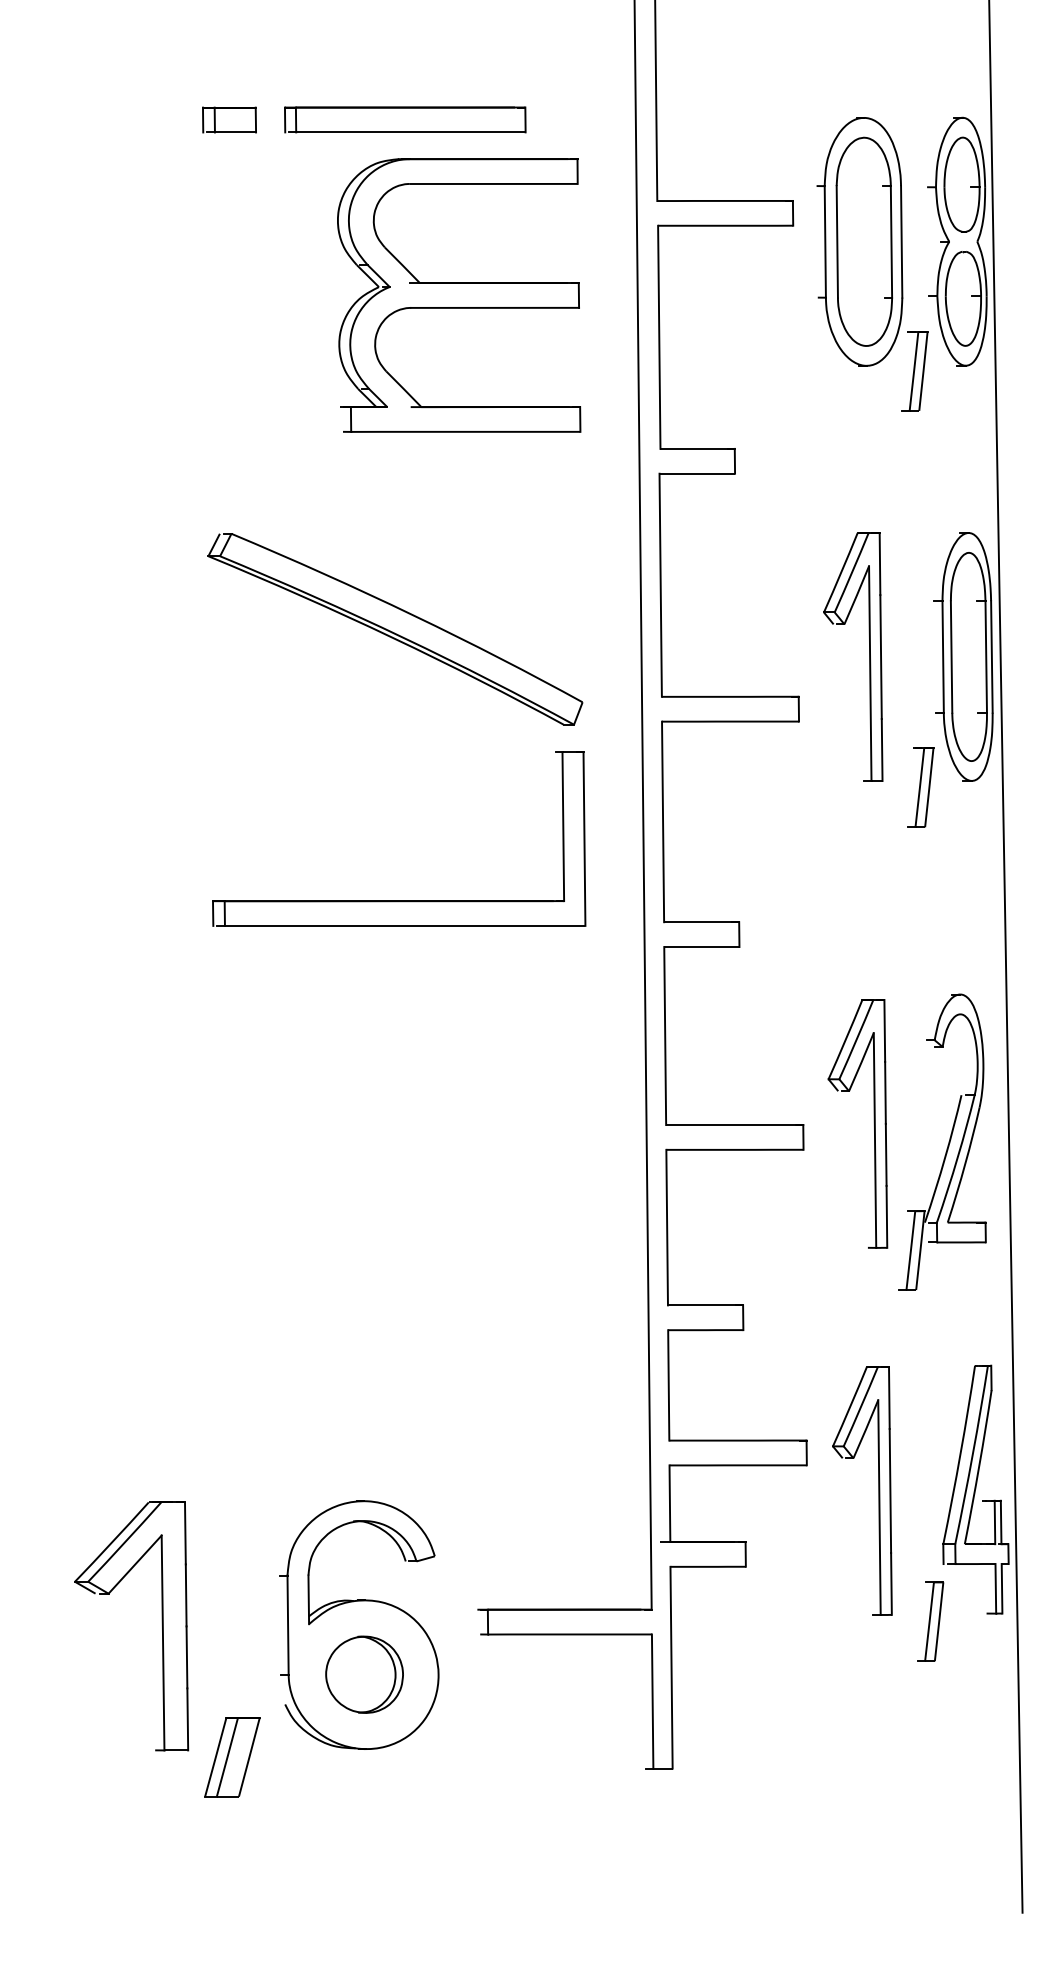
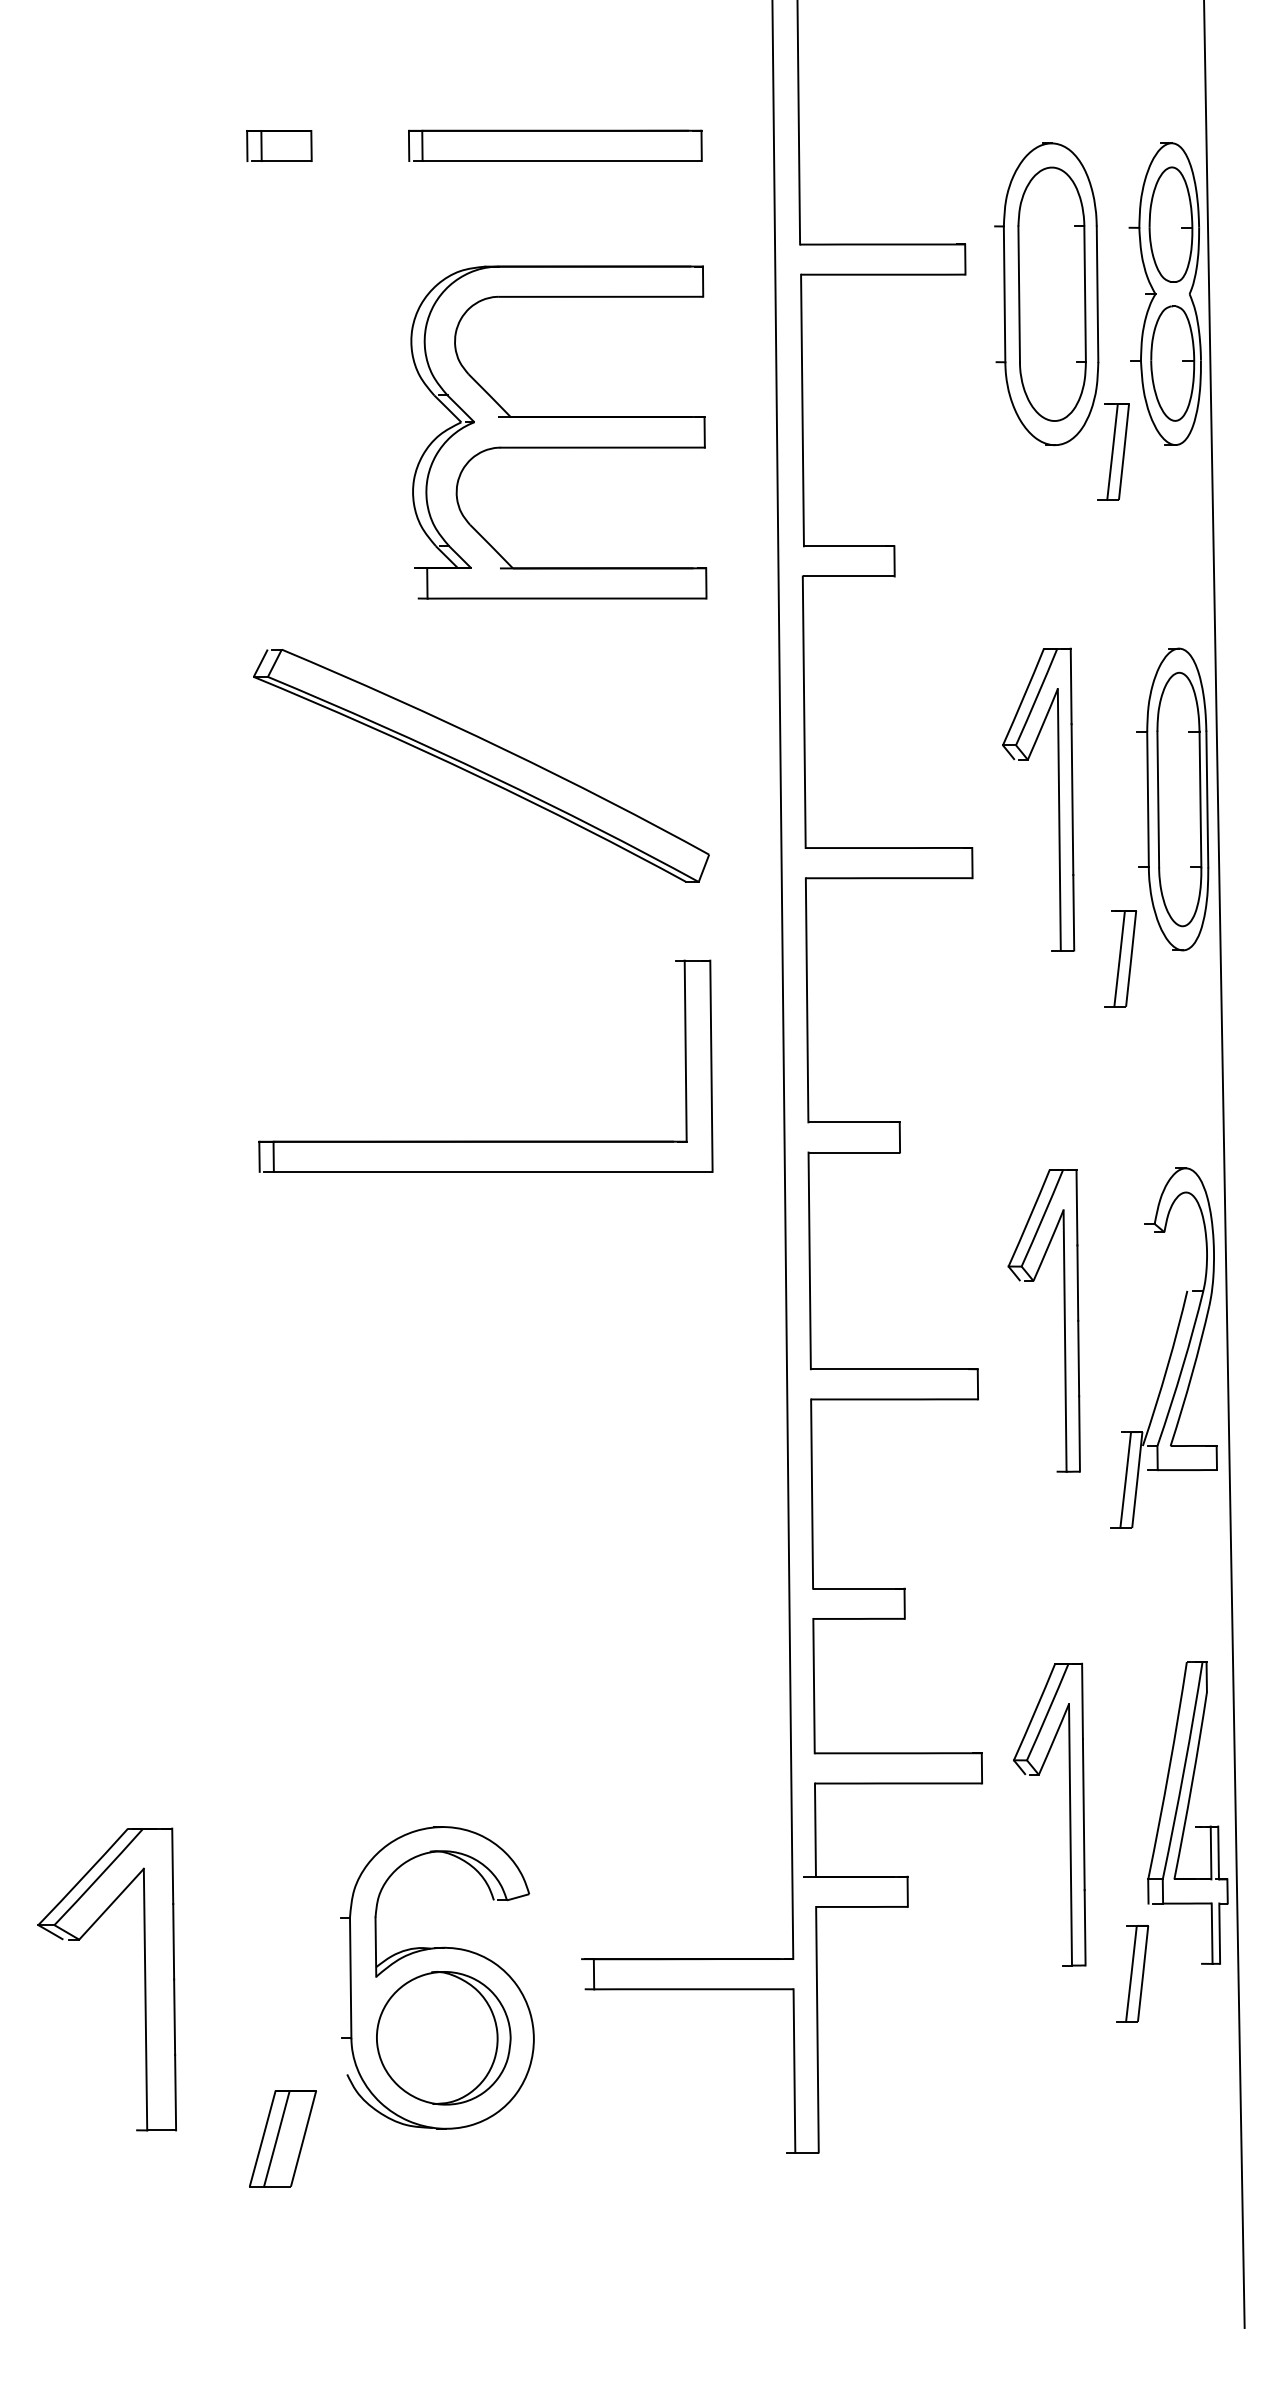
part: (405, 119) -> (555, 145), moved
part: (458, 295) -> (558, 432), moved
part: (398, 900) -> (485, 1140), moved
part: (873, 1121) -> (1063, 1318), moved
part: (948, 1142) -> (1171, 1348), moved
part: (162, 1626) -> (144, 1979), moved
part: (364, 1674) -> (443, 2038), size x1.43

